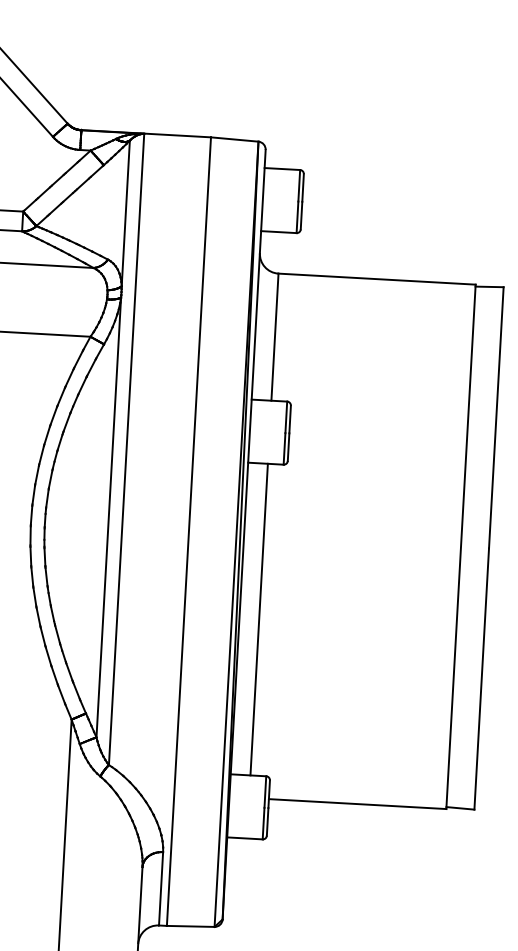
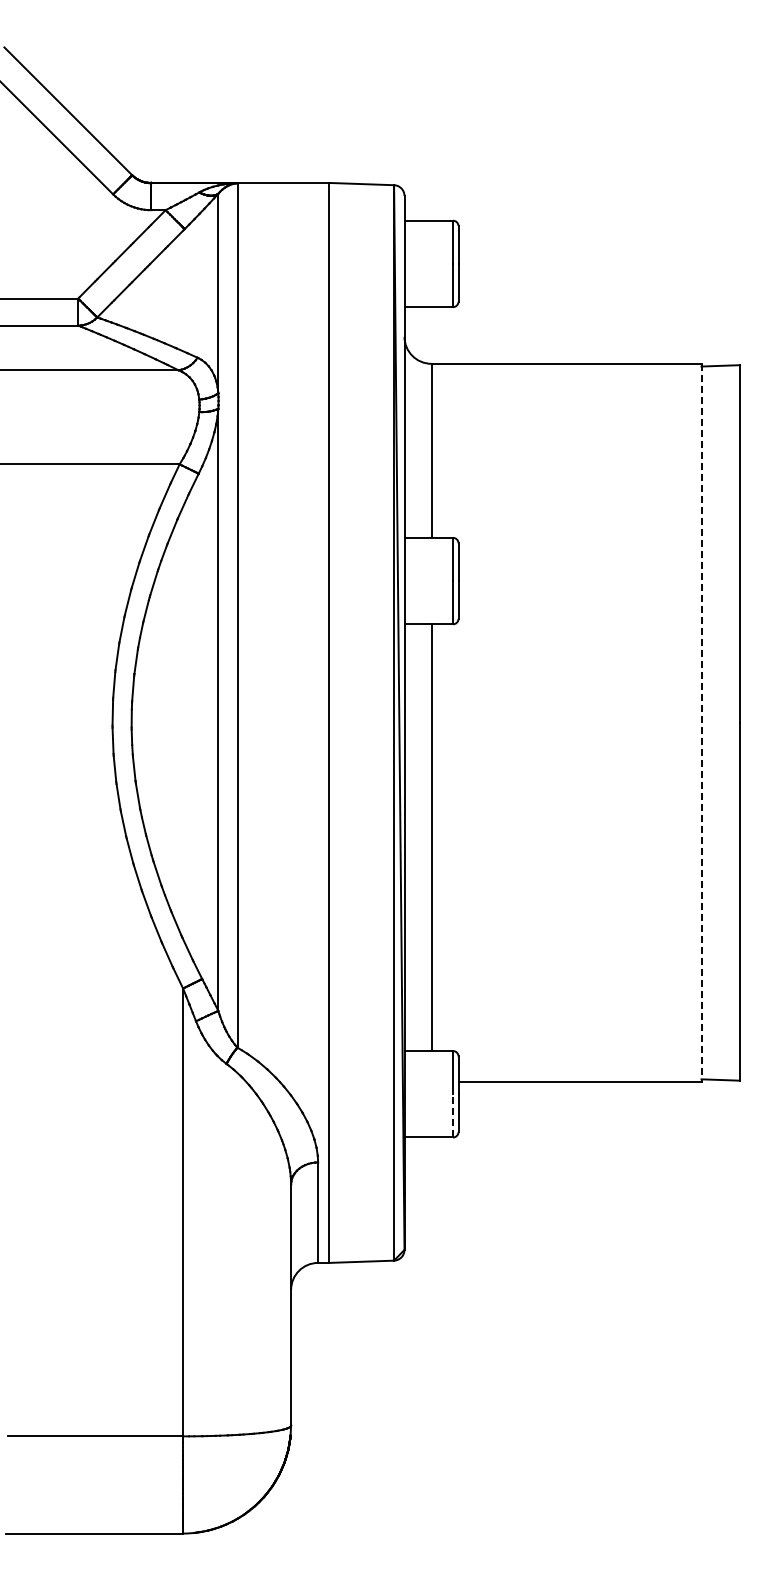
line: (460, 547) -> (701, 723), solid -> dashed
line: (263, 823) -> (453, 1115), solid -> dashed

